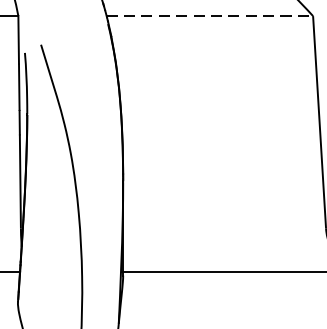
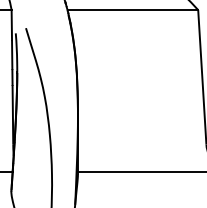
line: (210, 16) -> (133, 10), dashed -> solid

